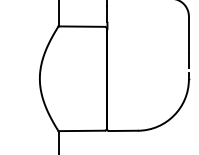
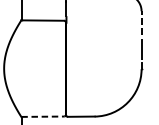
line: (188, 34) -> (141, 27), solid -> dashed
line: (82, 130) -> (43, 116), solid -> dashed

